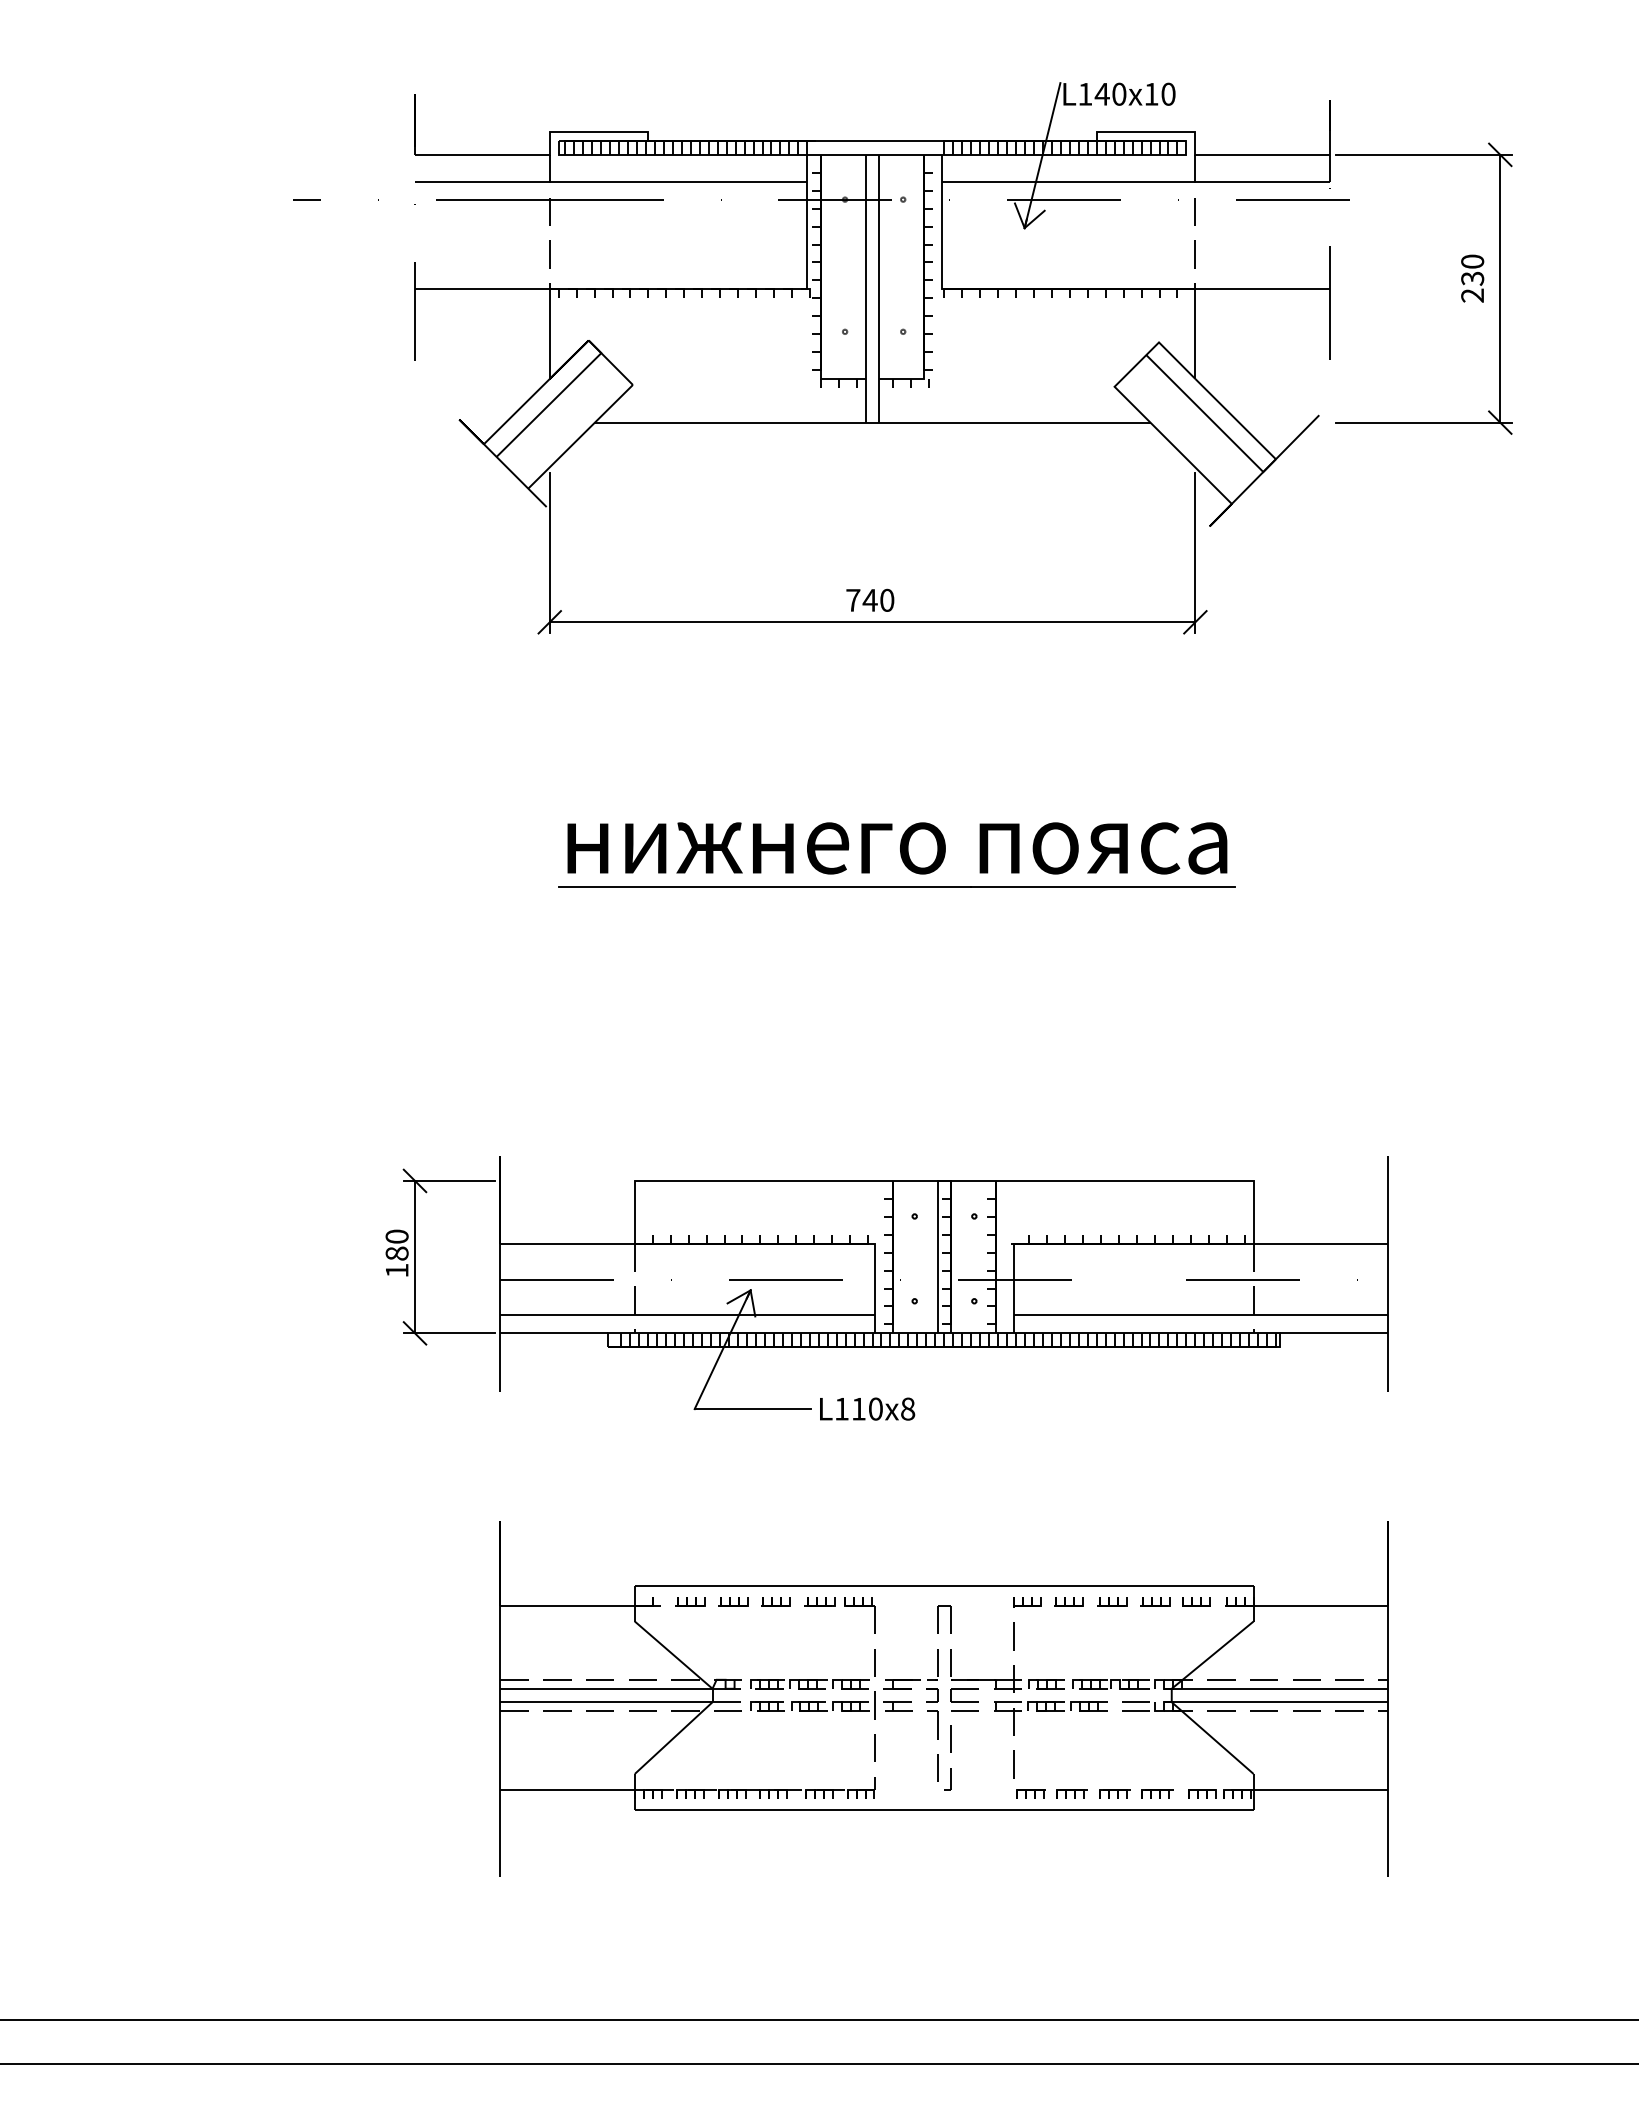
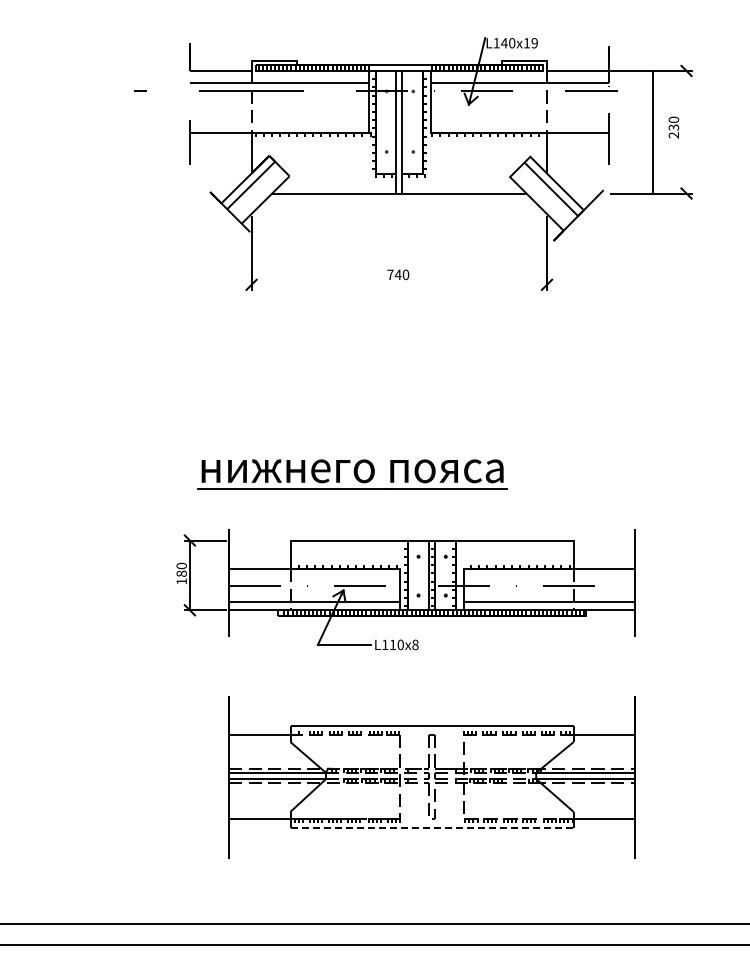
text: (1168, 94) -> (534, 43), L140x10 -> L140x19
line: (1500, 287) -> (652, 131), moved
line: (873, 621) -> (399, 284), removed
part: (897, 855) -> (352, 474), moved
line: (945, 1810) -> (432, 828), solid -> dashed

